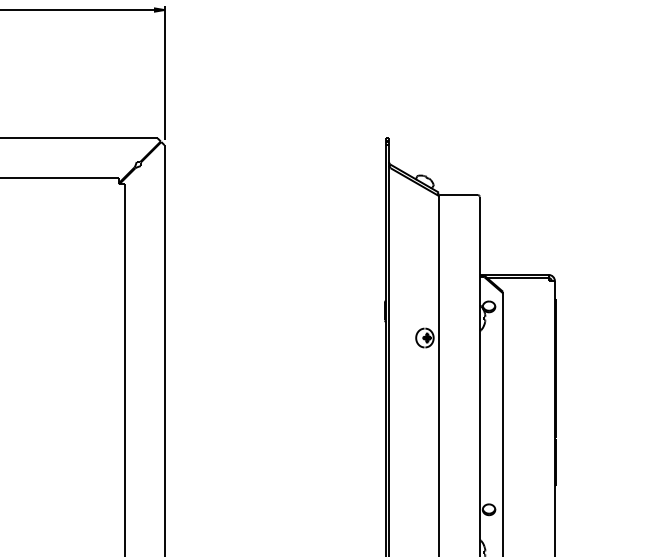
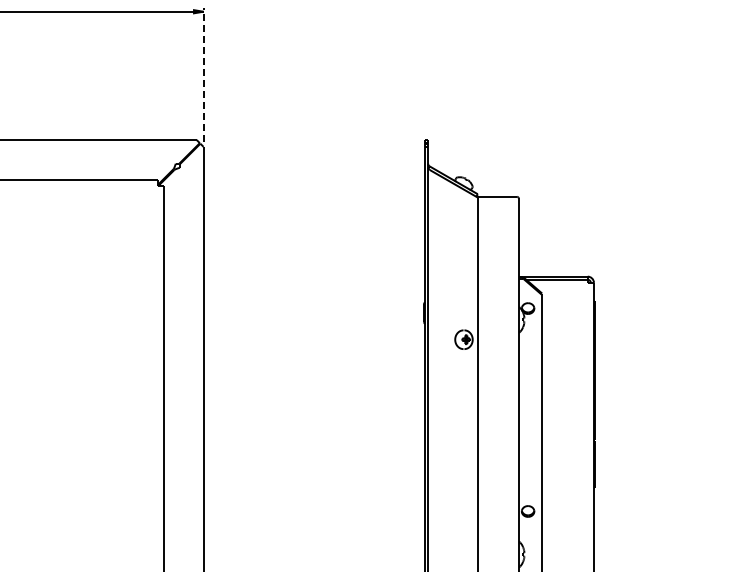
line: (164, 72) -> (203, 74), solid -> dashed

